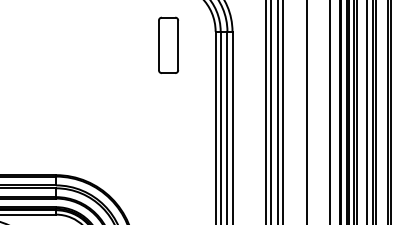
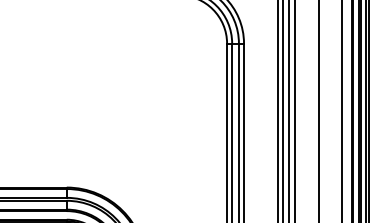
part: (168, 44) -> (179, 56), removed

